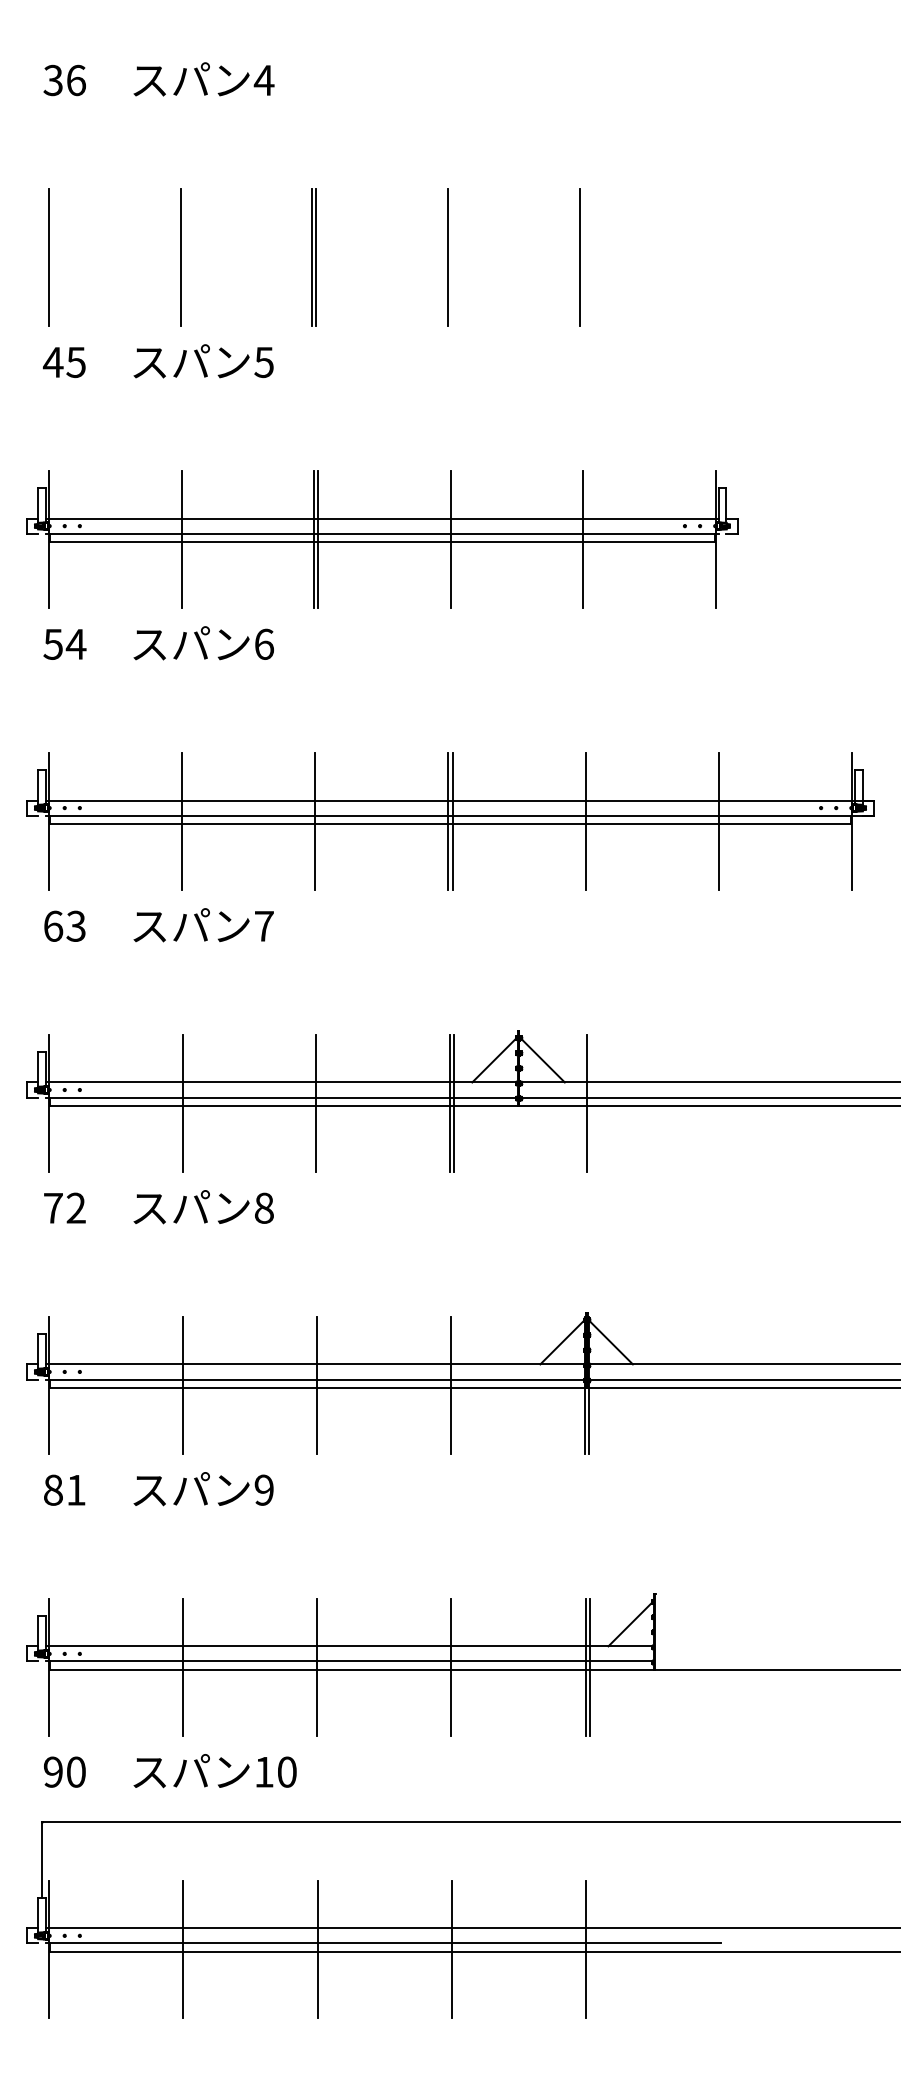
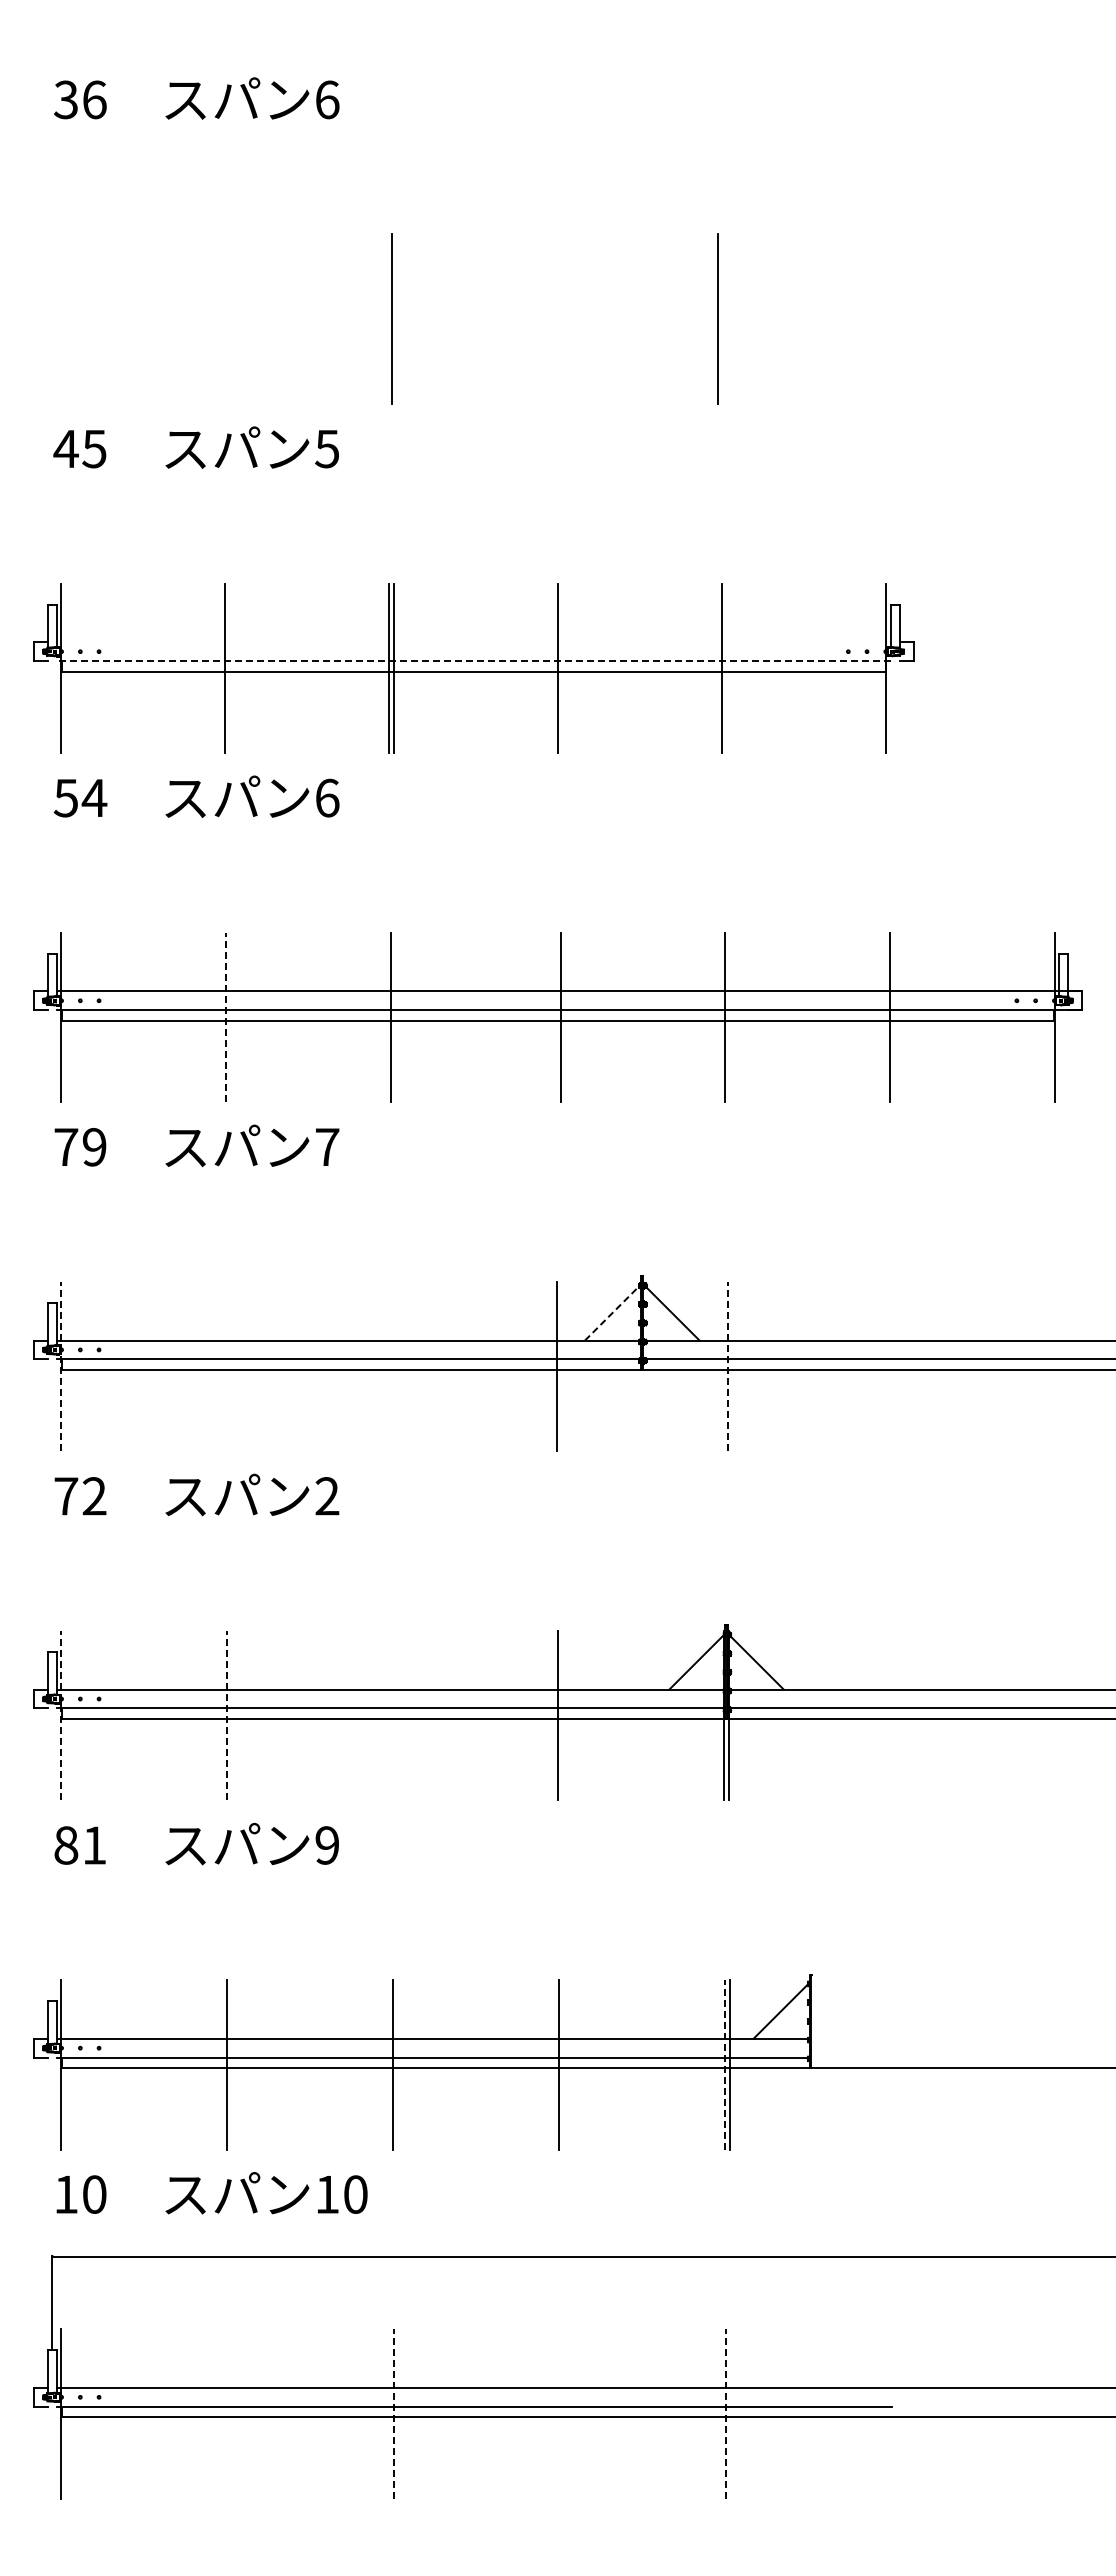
text: (264, 80) -> (327, 99), 4 -> 6
line: (49, 257) -> (61, 319), removed
line: (180, 257) -> (223, 319), removed
line: (311, 257) -> (386, 319), removed
line: (447, 257) -> (554, 319), removed
line: (382, 518) -> (473, 642), removed
line: (382, 534) -> (473, 661), solid -> dashed
line: (181, 821) -> (225, 1017), solid -> dashed
line: (448, 821) -> (555, 1017), removed
text: (64, 926) -> (80, 1147), 63 -> 79
line: (494, 1060) -> (612, 1313), solid -> dashed
line: (49, 1103) -> (61, 1366), solid -> dashed
line: (182, 1103) -> (226, 1366), removed
line: (316, 1103) -> (391, 1366), removed
line: (454, 1103) -> (562, 1366), removed
line: (587, 1103) -> (727, 1366), solid -> dashed
text: (264, 1208) -> (327, 1496), 8 -> 2
line: (49, 1385) -> (61, 1715), solid -> dashed
line: (182, 1385) -> (226, 1715), solid -> dashed
line: (316, 1385) -> (392, 1715), removed
line: (585, 1667) -> (725, 2064), solid -> dashed
text: (52, 1772) -> (65, 2194), 90 -> 10
line: (183, 1948) -> (227, 2413), removed
line: (317, 1948) -> (393, 2413), solid -> dashed
line: (451, 1948) -> (559, 2413), removed
line: (586, 1948) -> (726, 2413), solid -> dashed

